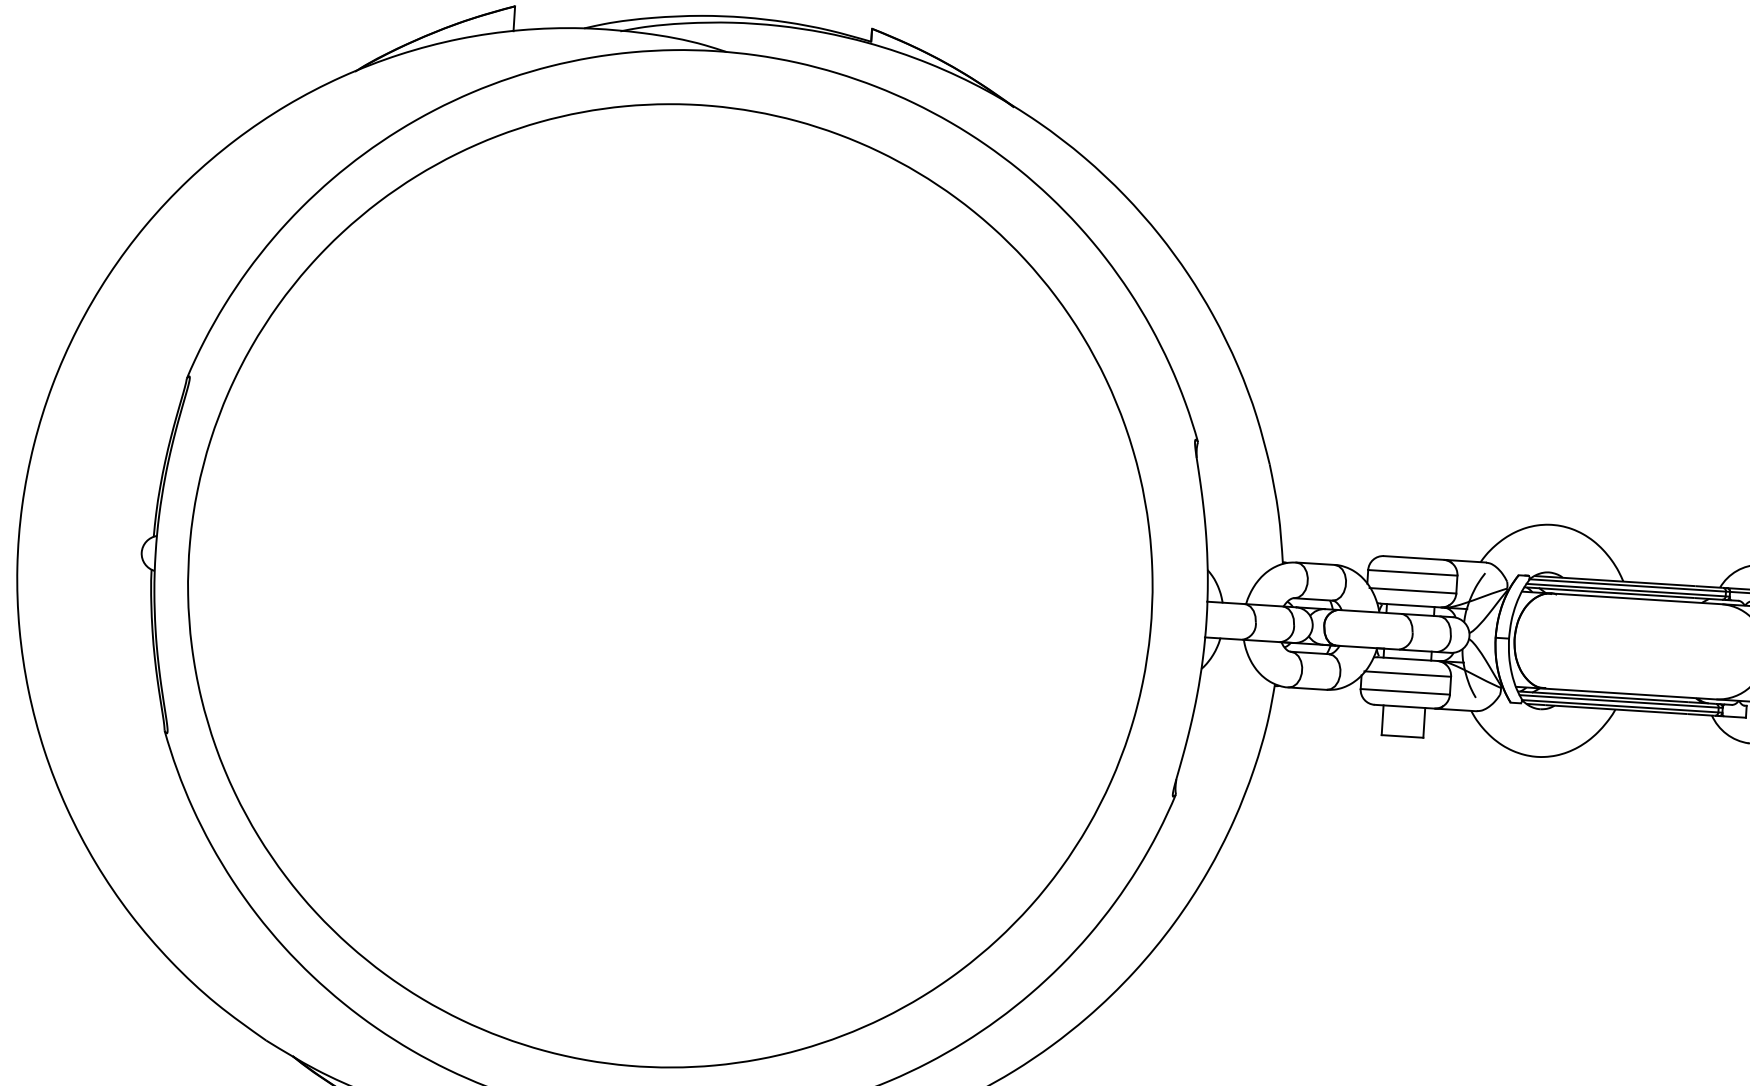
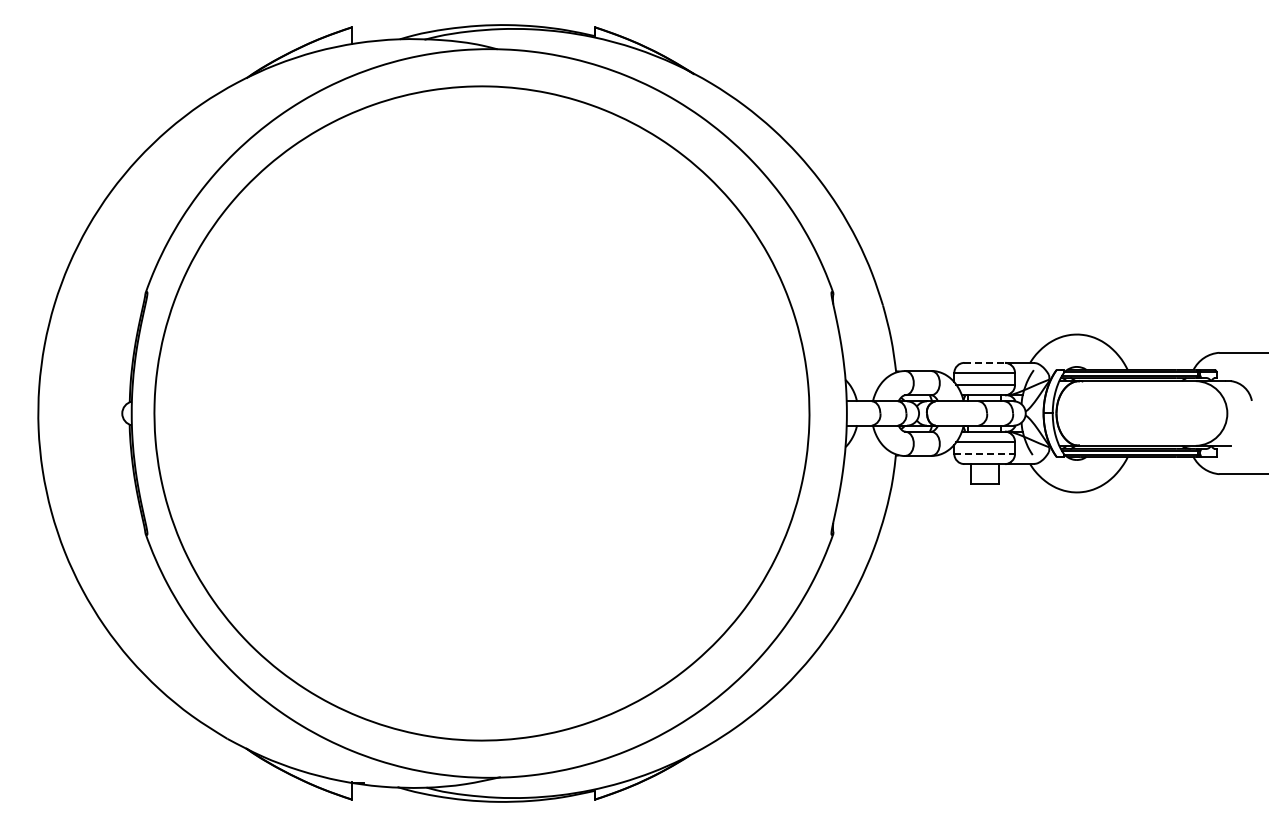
line: (1415, 557) -> (985, 362), solid -> dashed
line: (1406, 691) -> (985, 453), solid -> dashed

